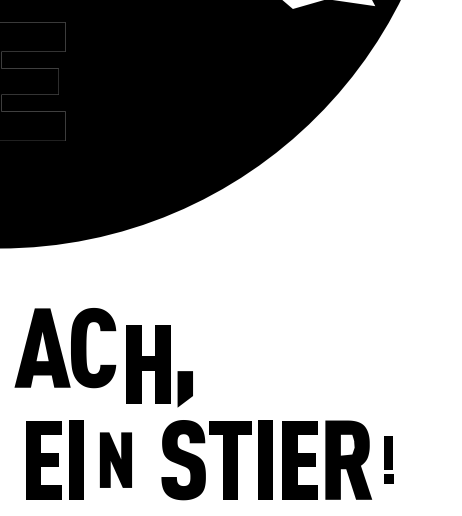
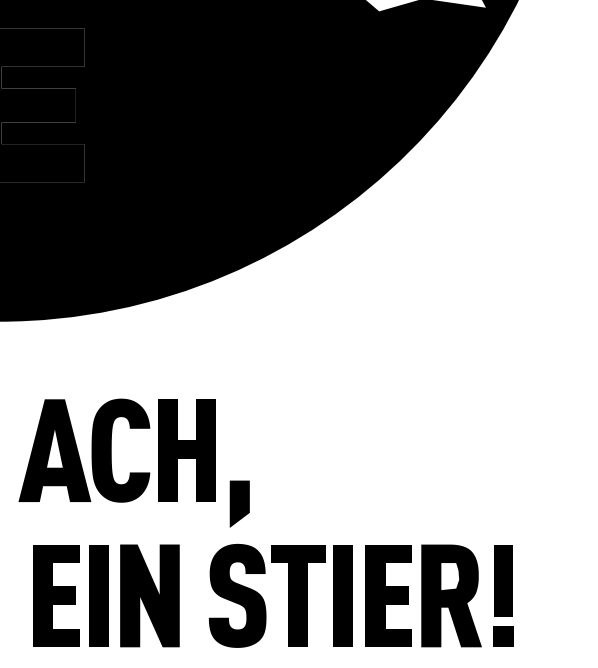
part: (148, 364) -> (186, 450), moved
part: (115, 459) -> (149, 595), size x1.43
part: (388, 459) -> (503, 595), size x1.67

